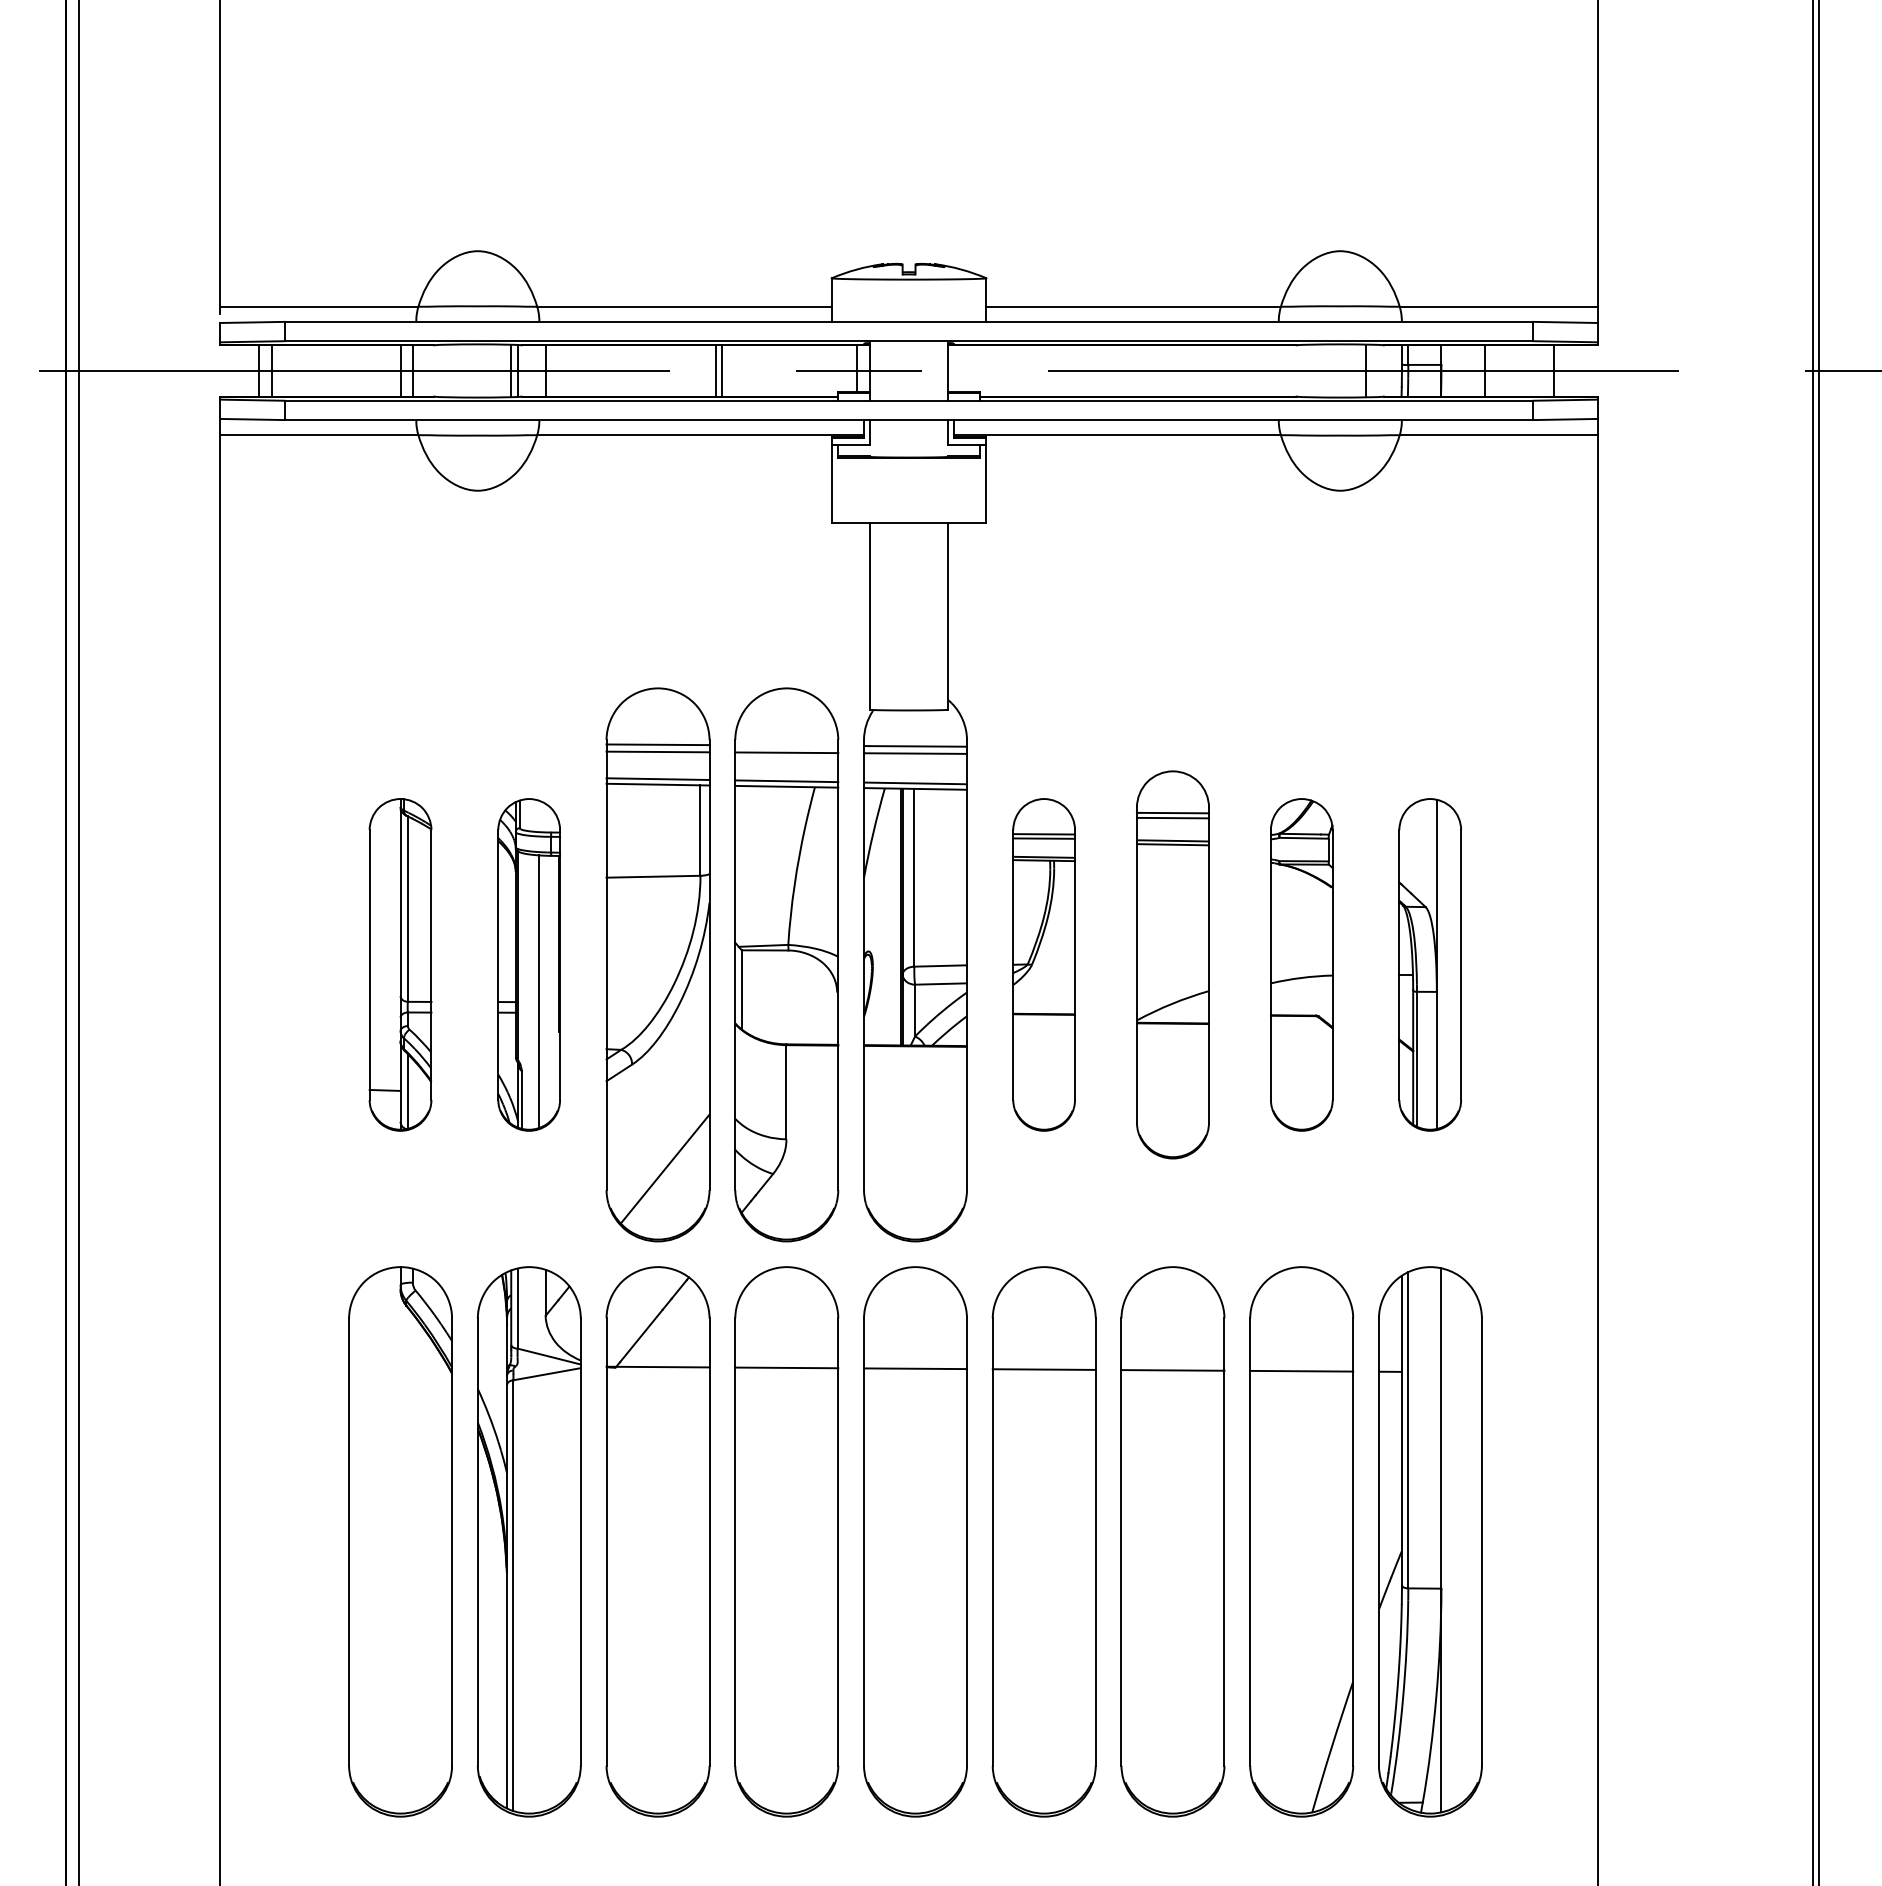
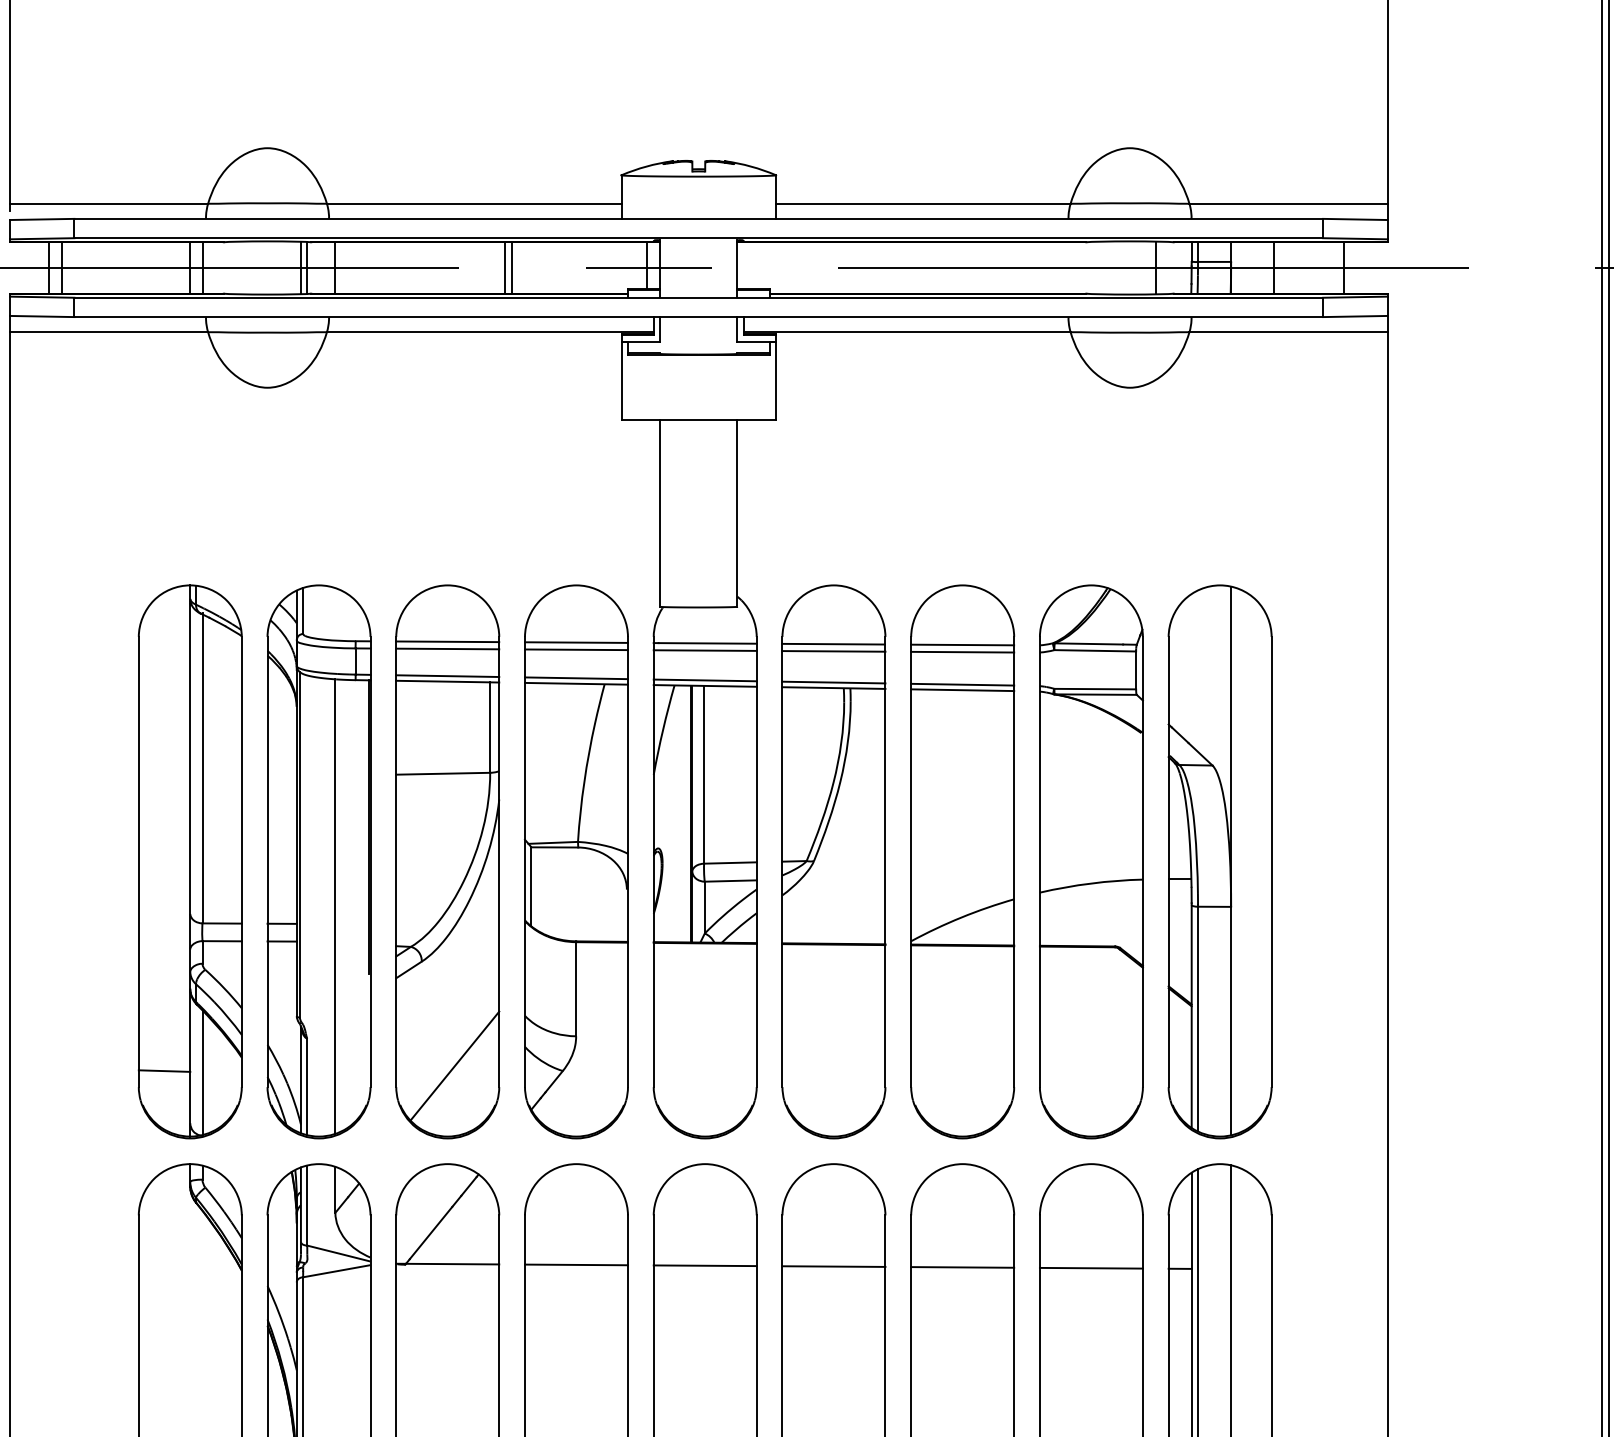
line: (786, 745) -> (576, 642), added
part: (400, 964) -> (190, 861), size x1.67
part: (528, 964) -> (318, 861), size x1.67
part: (1043, 964) -> (833, 861), size x1.67
part: (1172, 964) -> (962, 861), size x1.43
part: (1301, 964) -> (1091, 861), size x1.67
part: (1429, 964) -> (1219, 861), size x1.67

